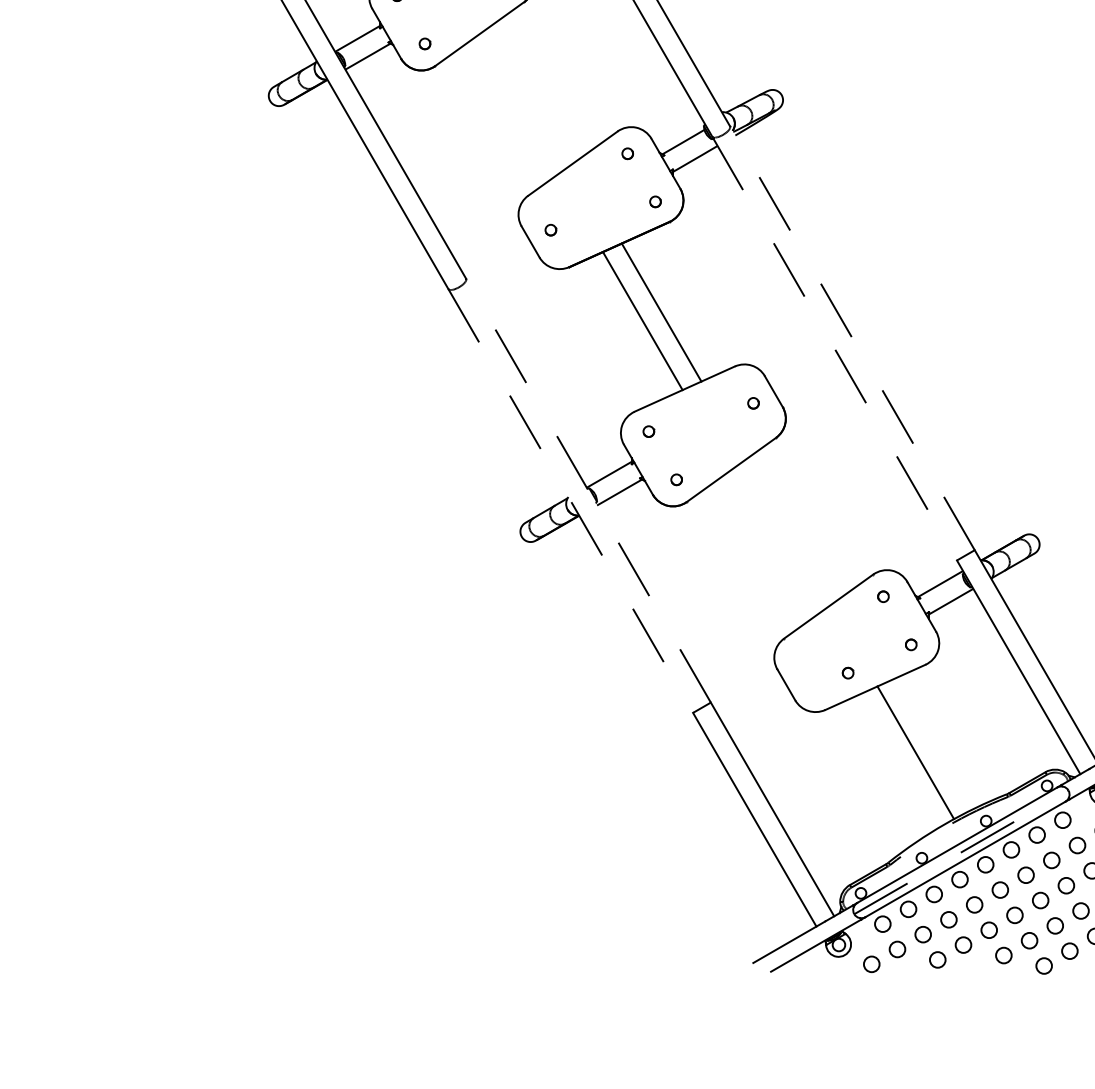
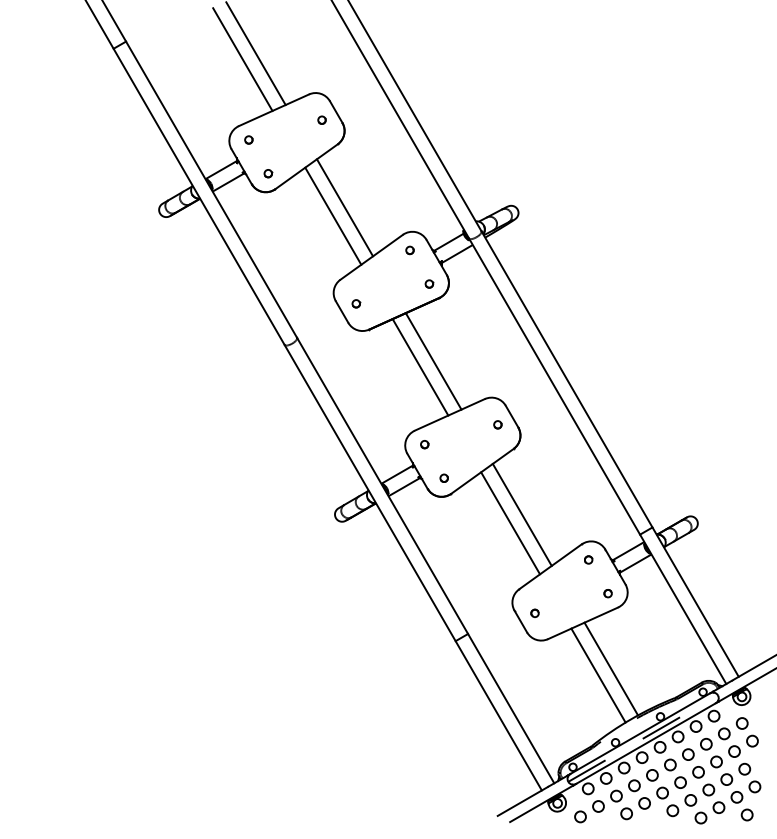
line: (534, 92) -> (344, 207), added
line: (518, 103) -> (333, 215), added
line: (853, 338) -> (567, 379), dashed -> solid
line: (834, 348) -> (554, 386), dashed -> solid
line: (588, 490) -> (382, 485), dashed -> solid
line: (571, 501) -> (370, 493), dashed -> solid
line: (787, 531) -> (521, 514), added
line: (771, 544) -> (510, 523), added
part: (847, 671) -> (534, 612), moved
line: (897, 762) -> (598, 675), added

